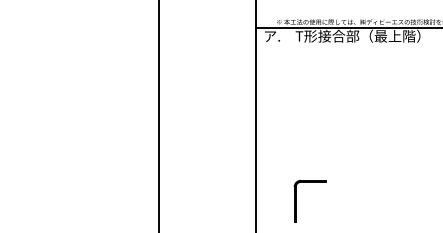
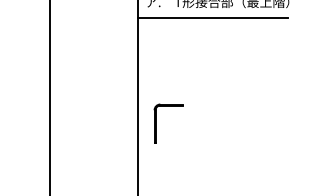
line: (337, 53) -> (213, 18), added
part: (296, 200) -> (156, 122), moved

